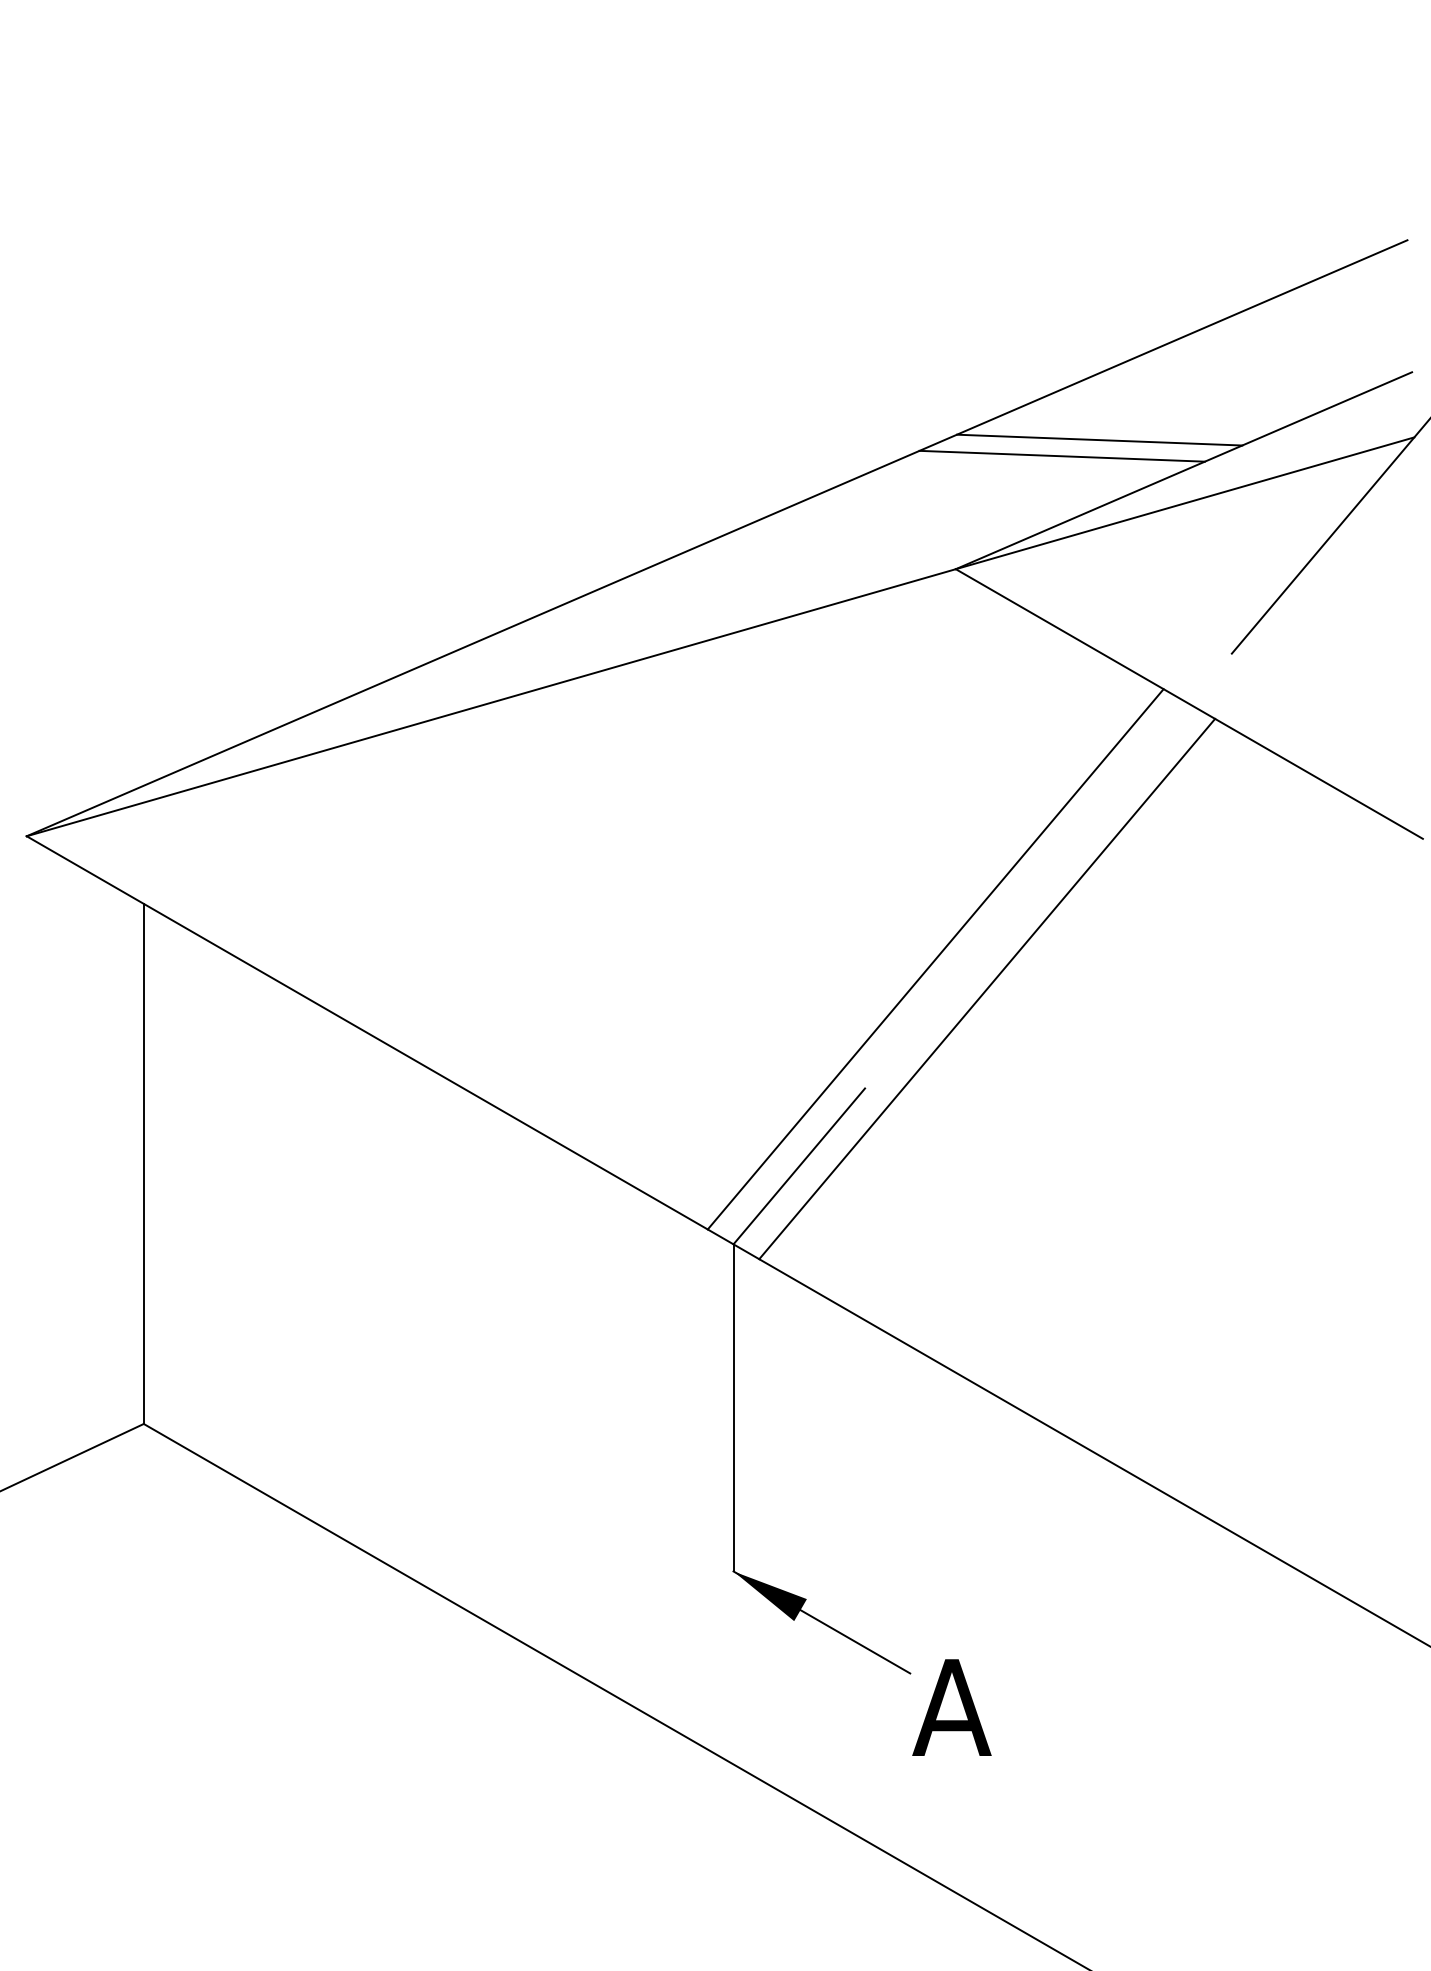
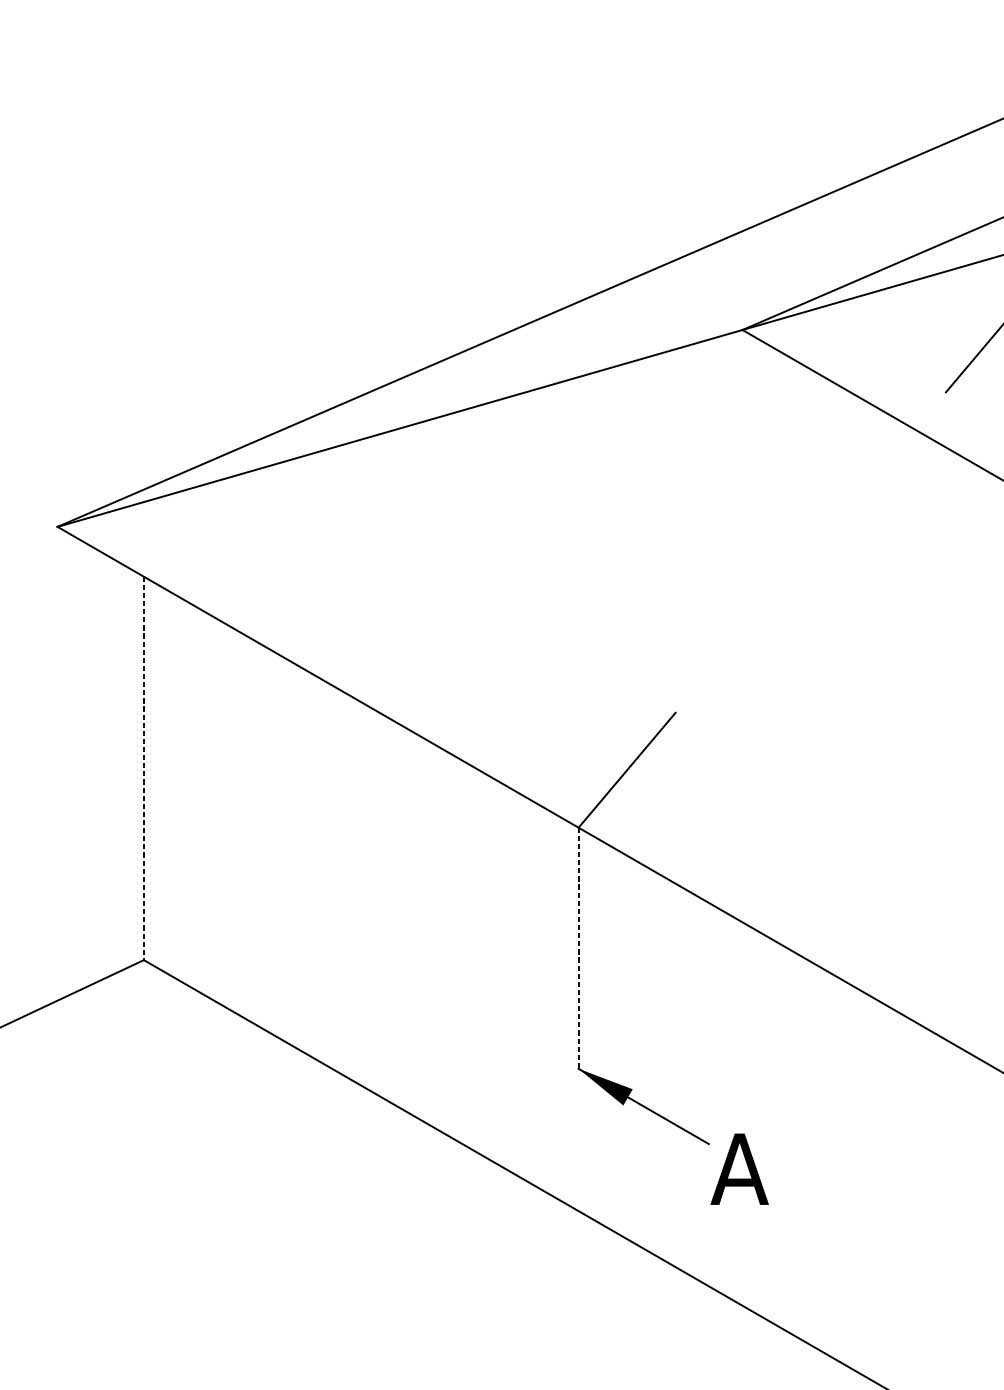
line: (1099, 439) -> (848, 234), removed
line: (1061, 455) -> (820, 246), removed
line: (935, 959) -> (727, 617), removed
line: (987, 988) -> (765, 639), removed
line: (143, 1164) -> (143, 768), solid -> dashed
line: (733, 1407) -> (578, 947), solid -> dashed

